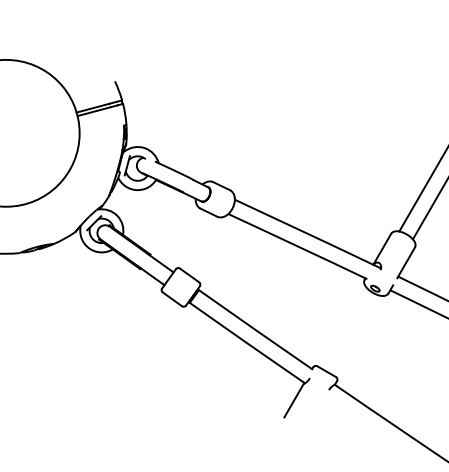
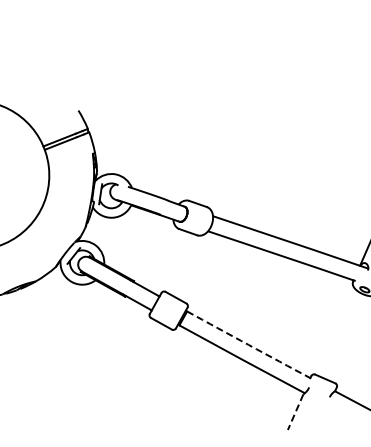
arc: (255, 329) -> (248, 344), solid -> dashed
line: (293, 401) -> (295, 412), solid -> dashed

